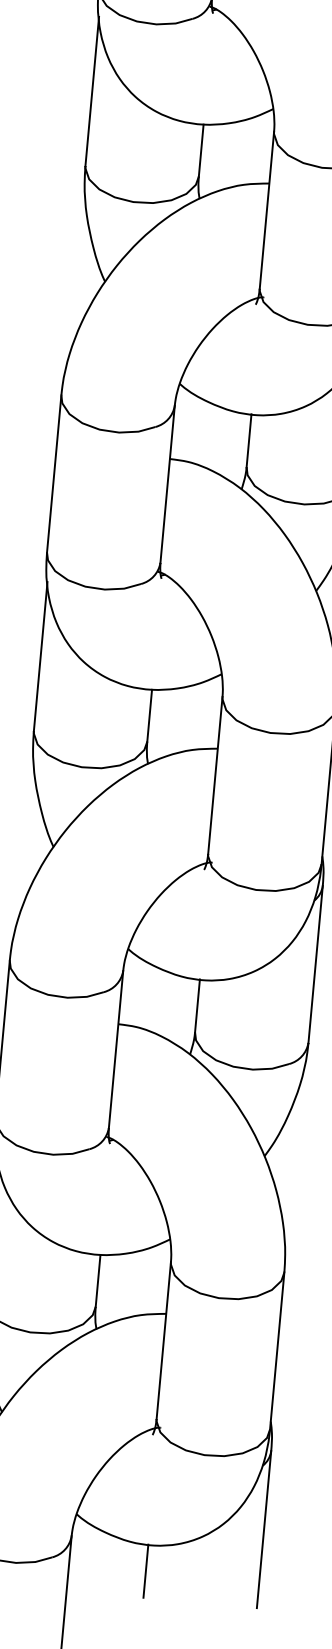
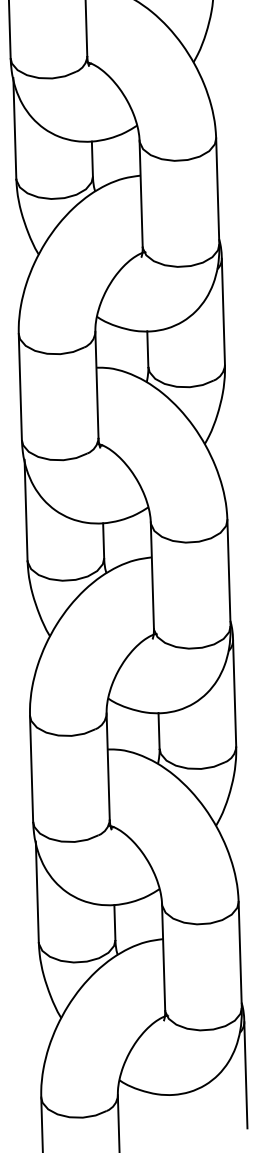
line: (144, 1570) -> (169, 1112), removed

